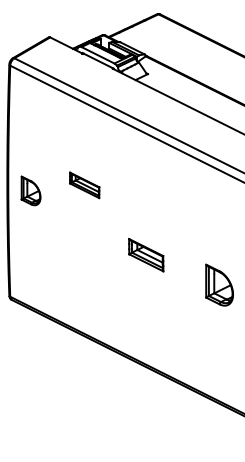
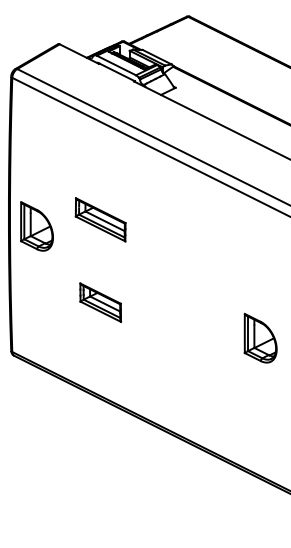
part: (84, 185) -> (100, 219), size x1.43
part: (30, 190) -> (36, 226), size x1.43
part: (146, 255) -> (100, 302), moved

